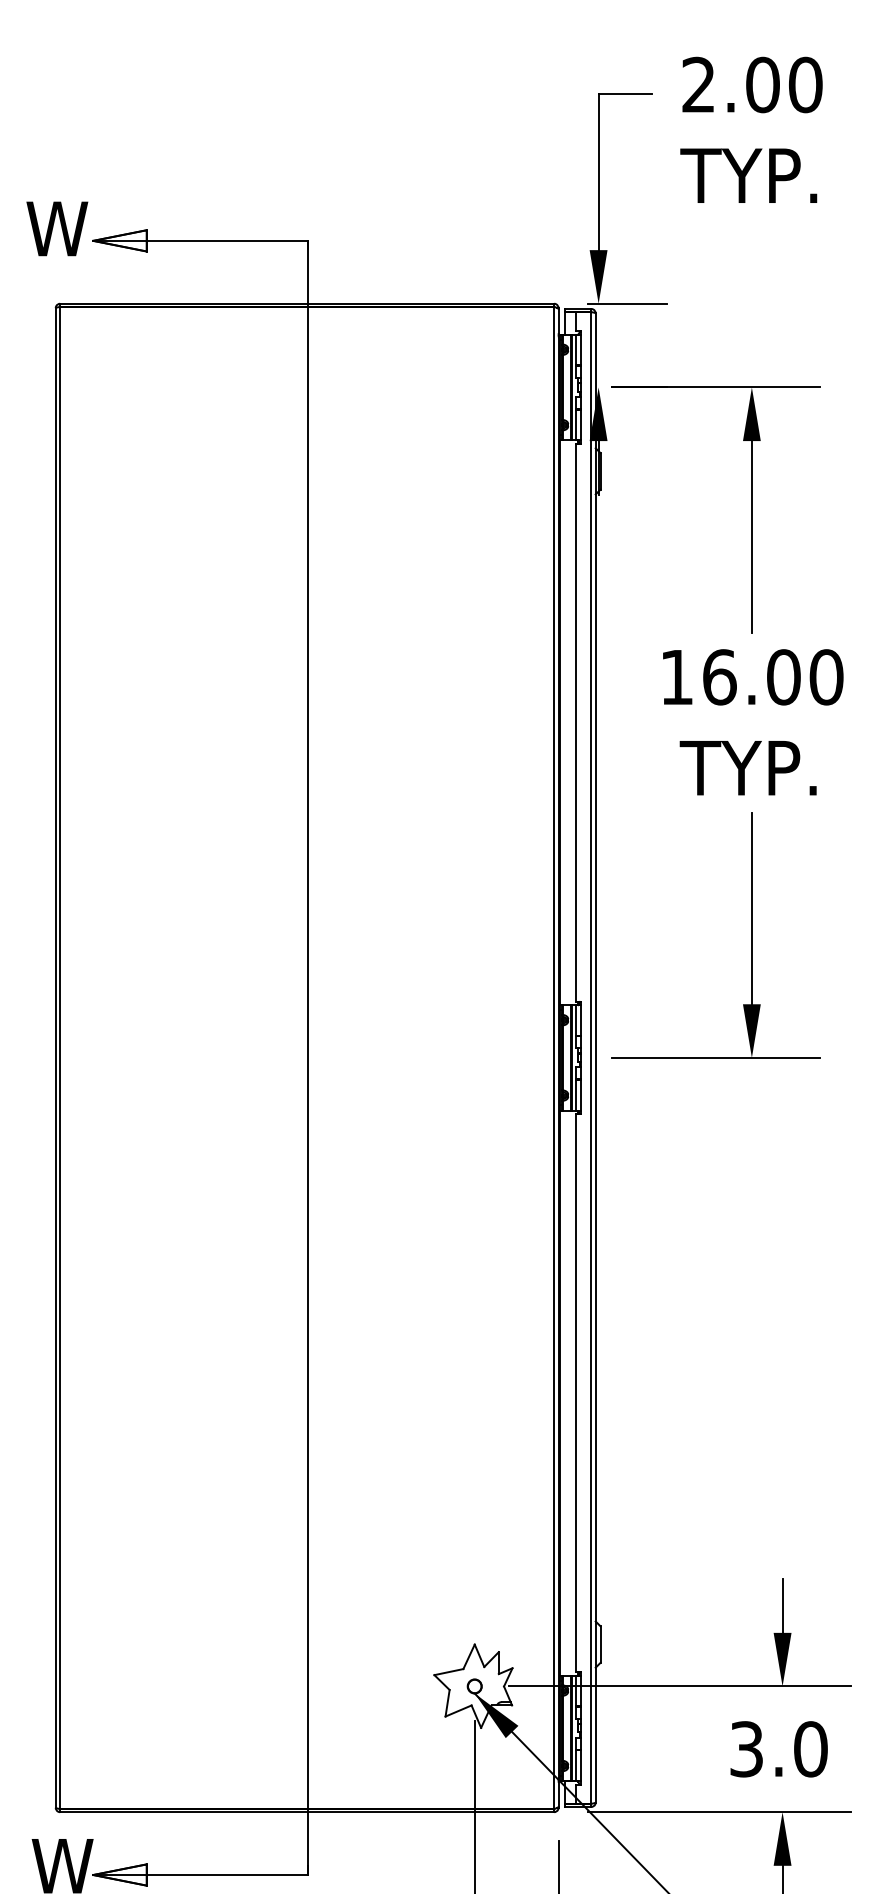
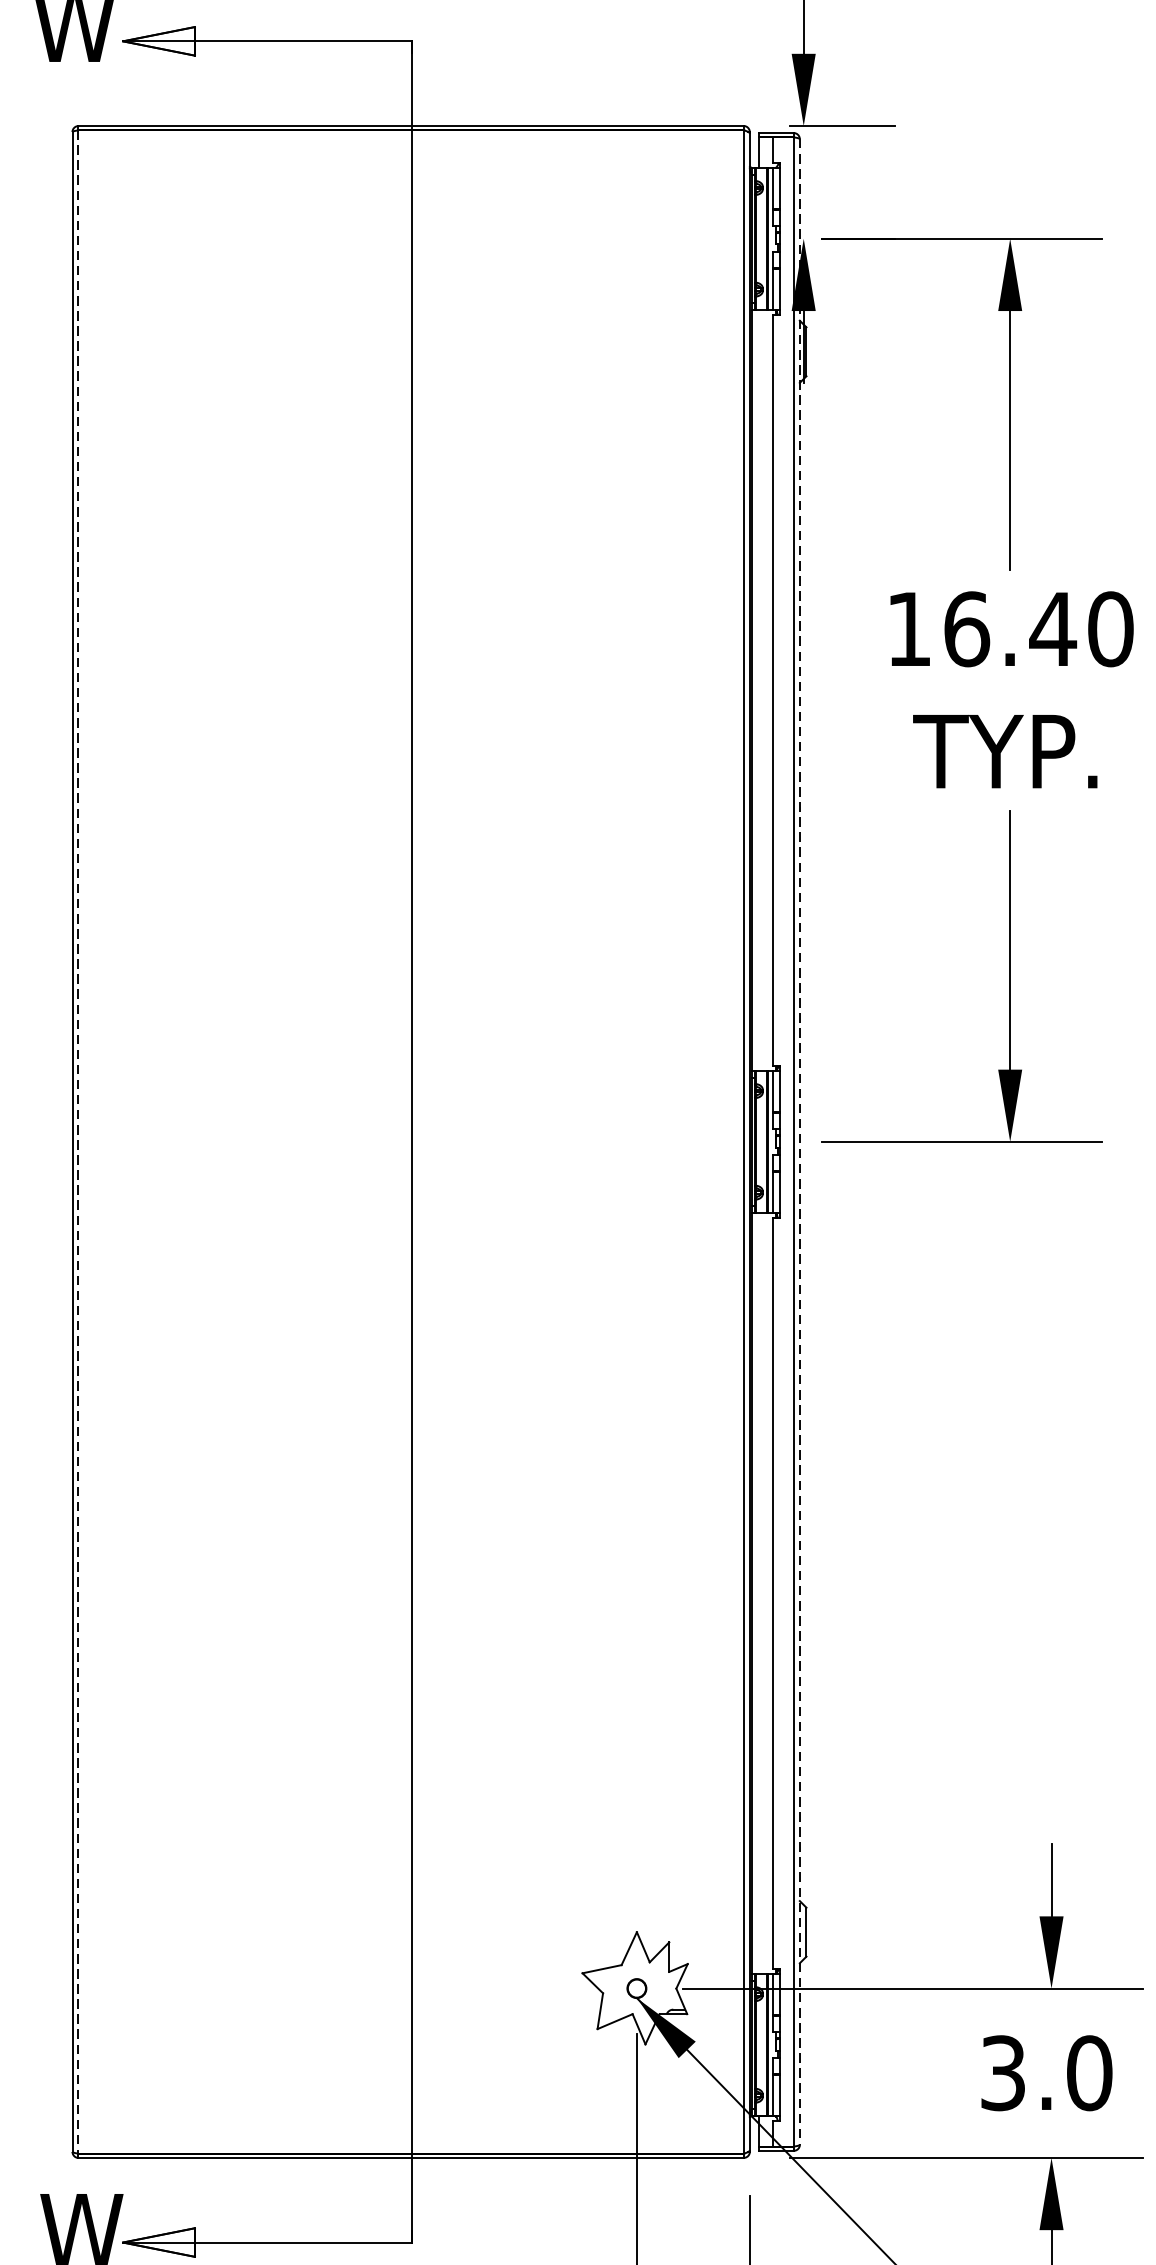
text: (783, 677) -> (1052, 629), 16.00 -> 16.40
line: (595, 1057) -> (799, 1141), solid -> dashed
line: (60, 1058) -> (78, 1142), solid -> dashed

